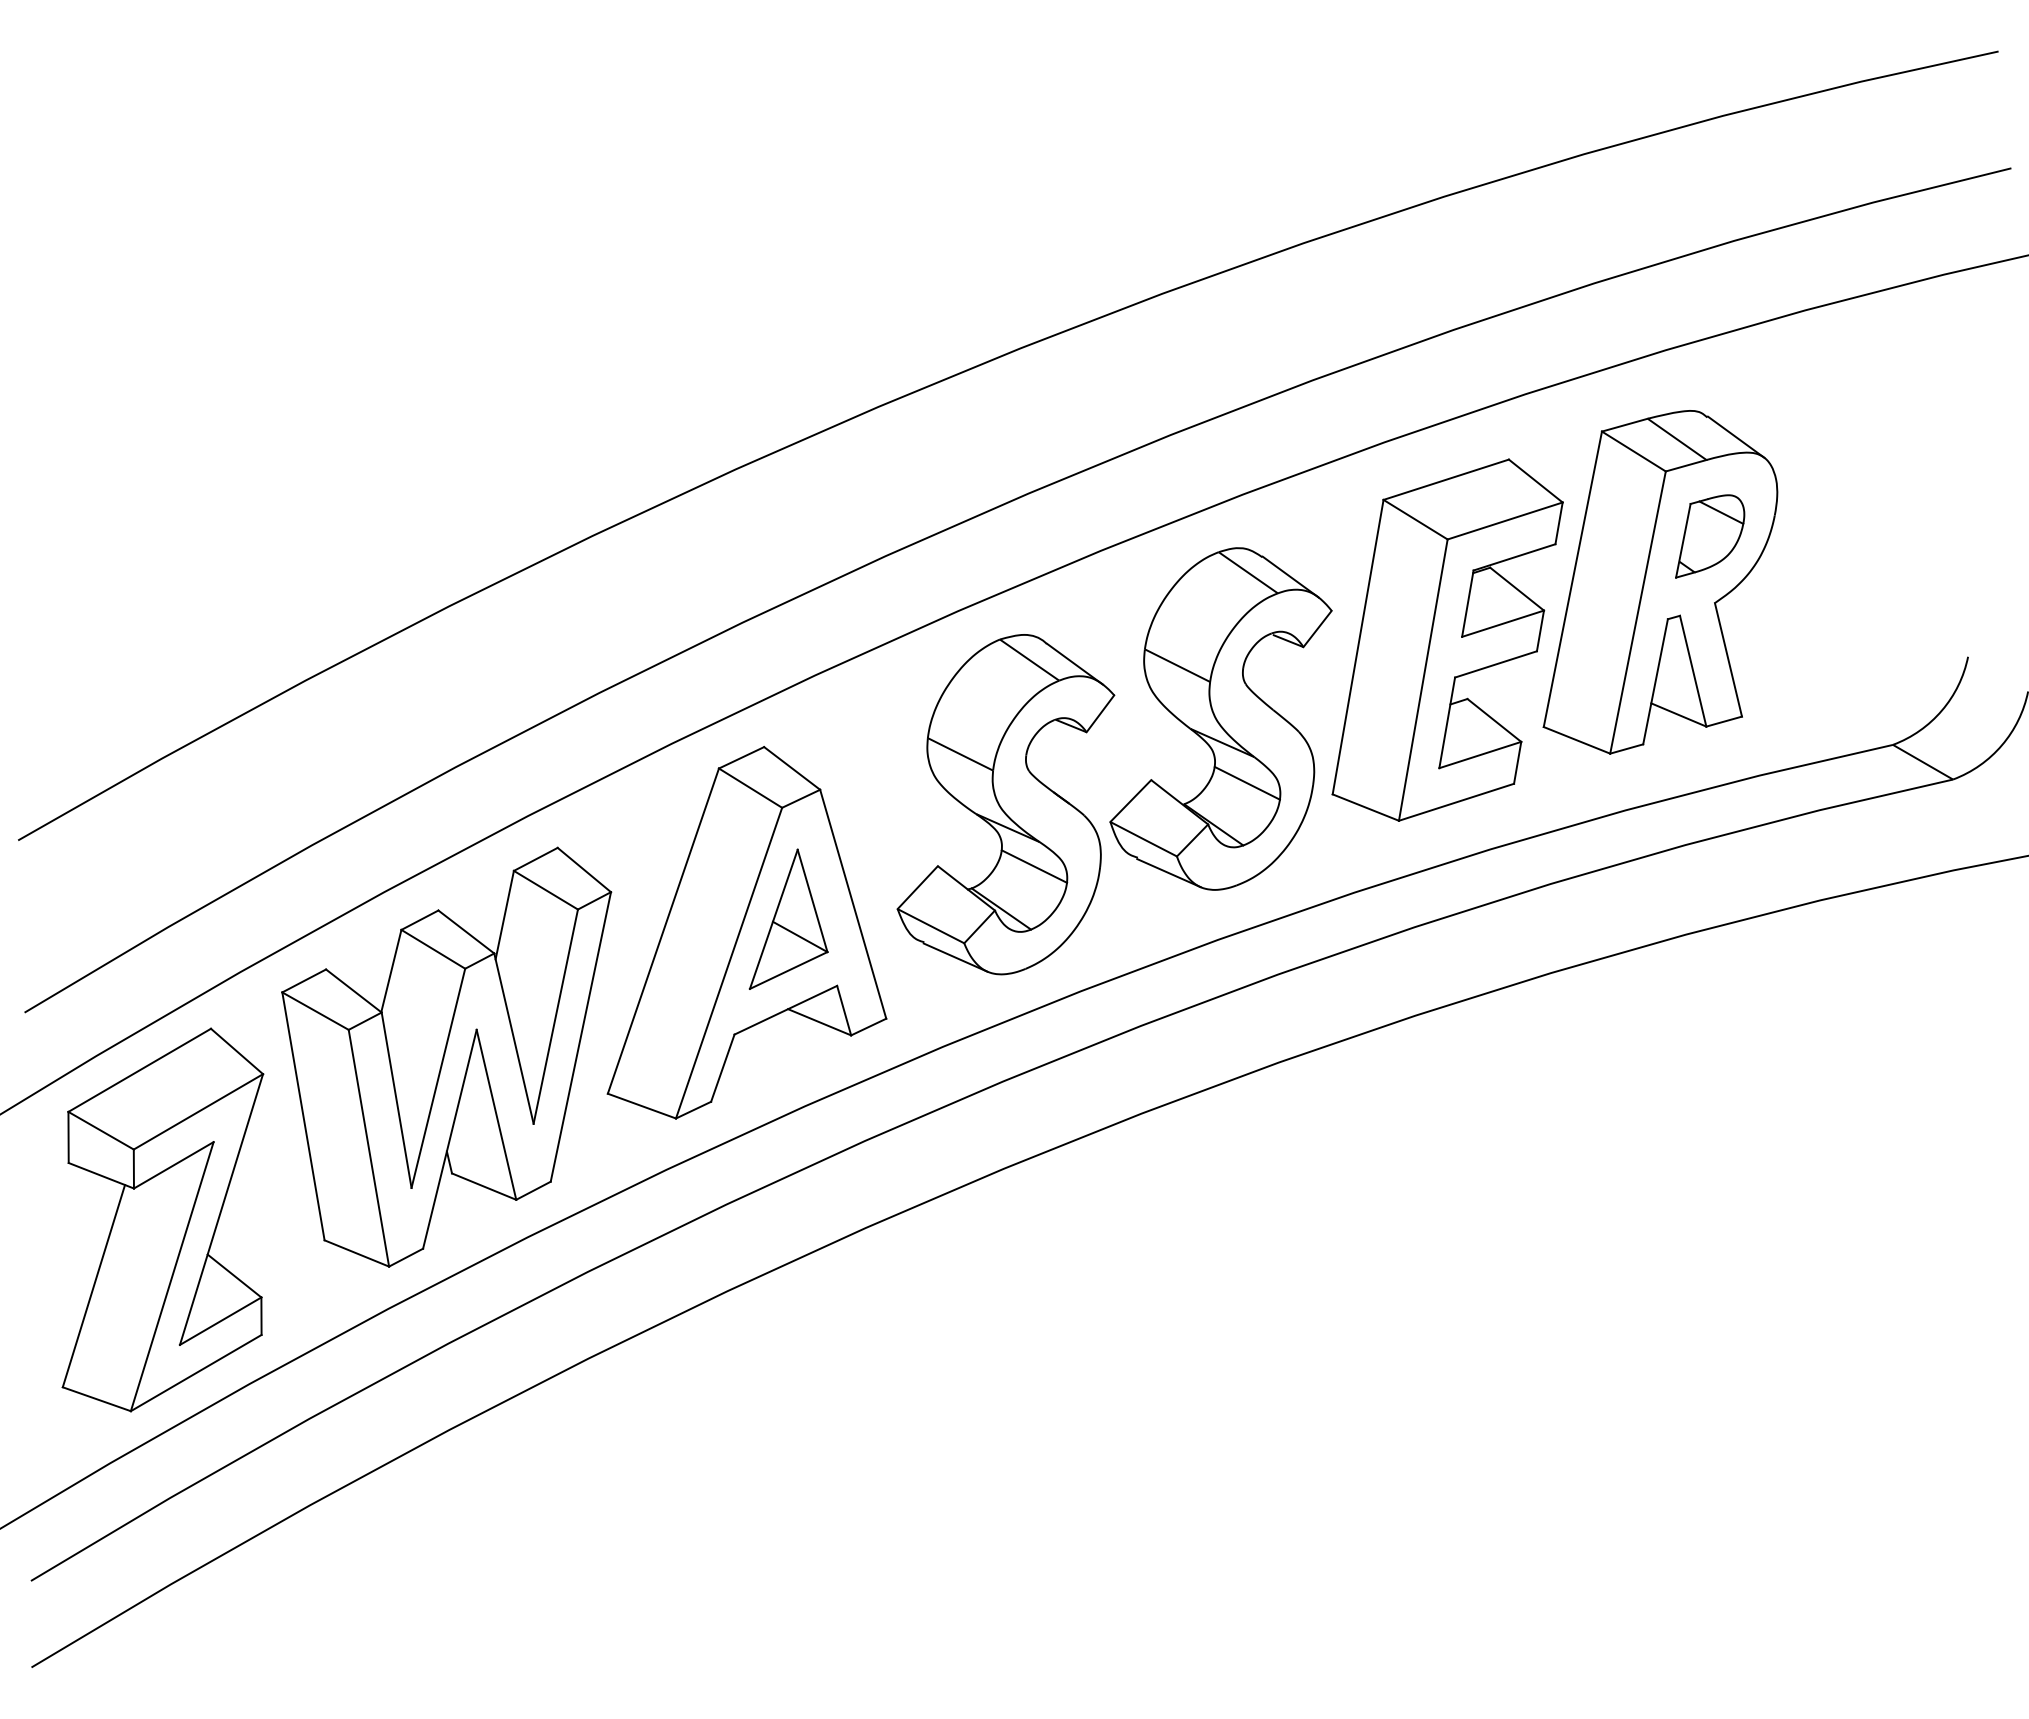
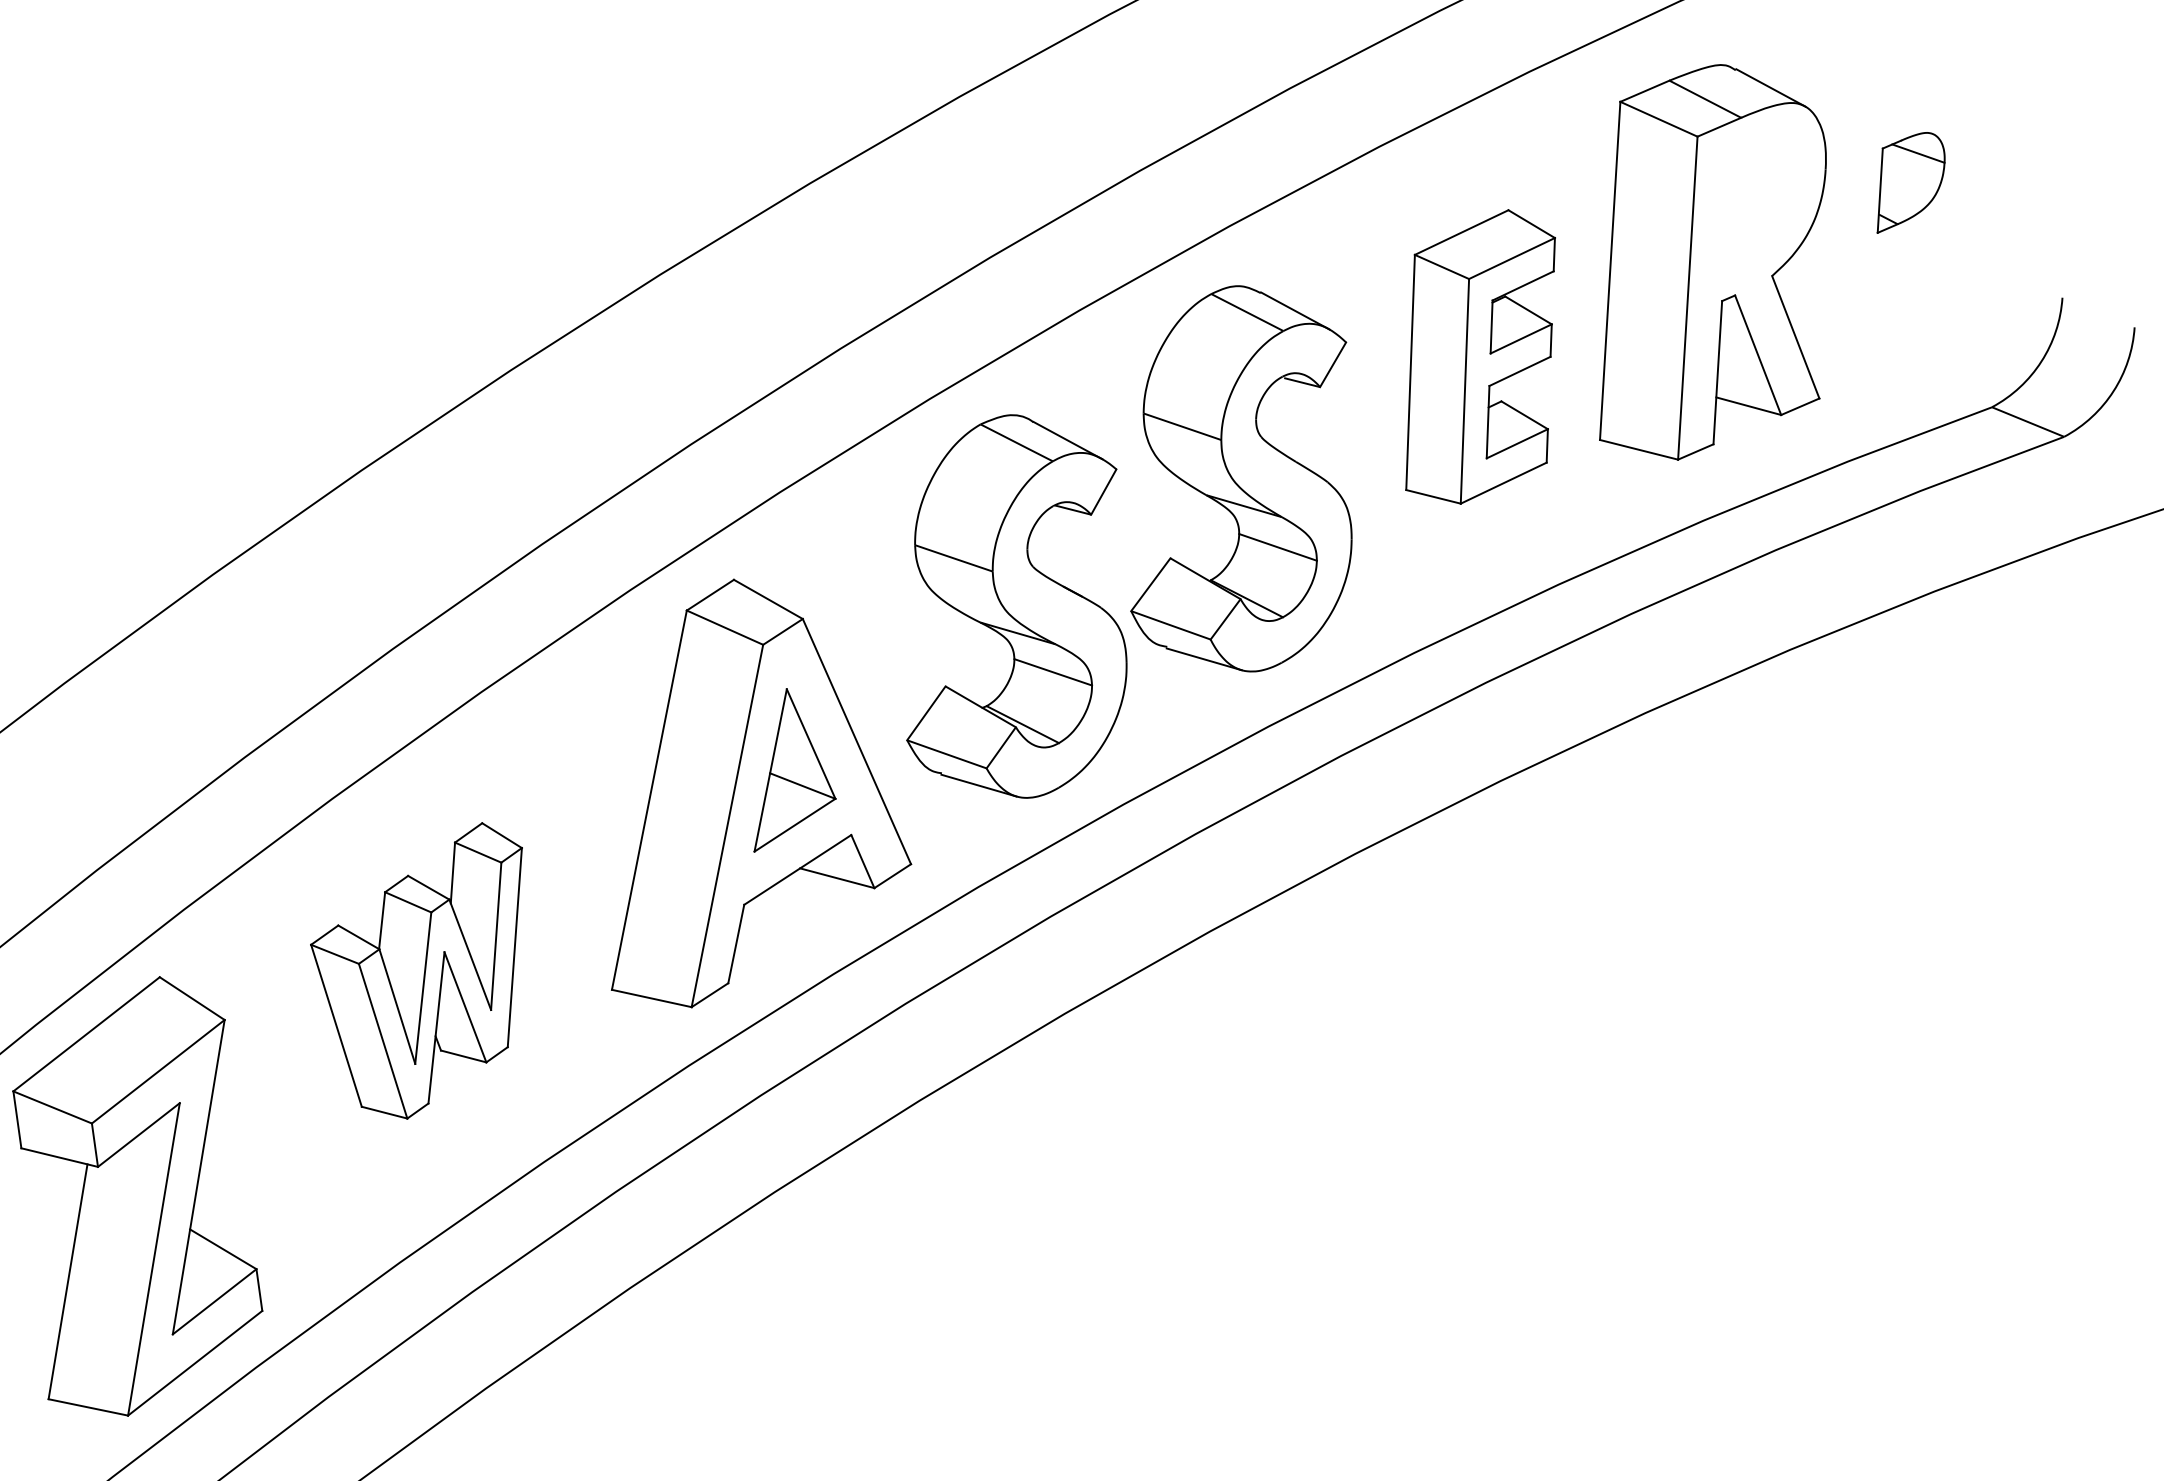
part: (1710, 536) -> (1909, 181), moved
part: (1447, 639) -> (1479, 356), size x0.7
part: (446, 1056) -> (426, 972), size x0.6

